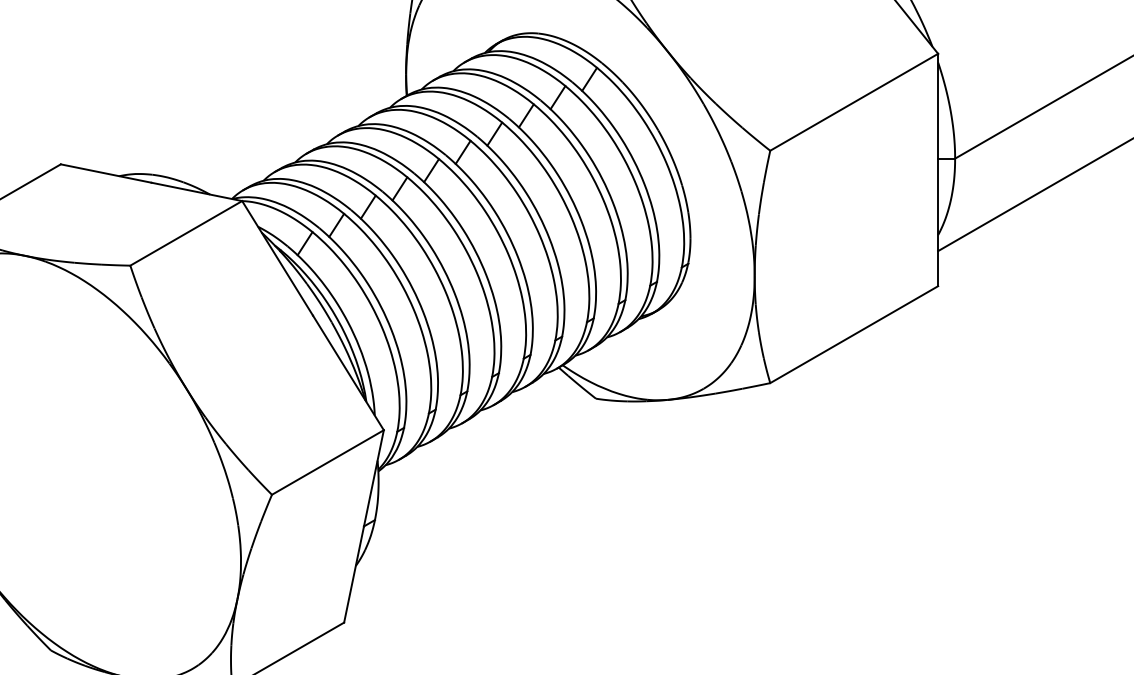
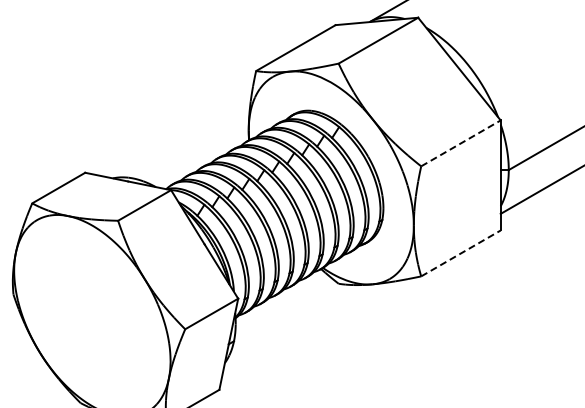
line: (853, 102) -> (460, 143), solid -> dashed
line: (853, 334) -> (460, 253), solid -> dashed

